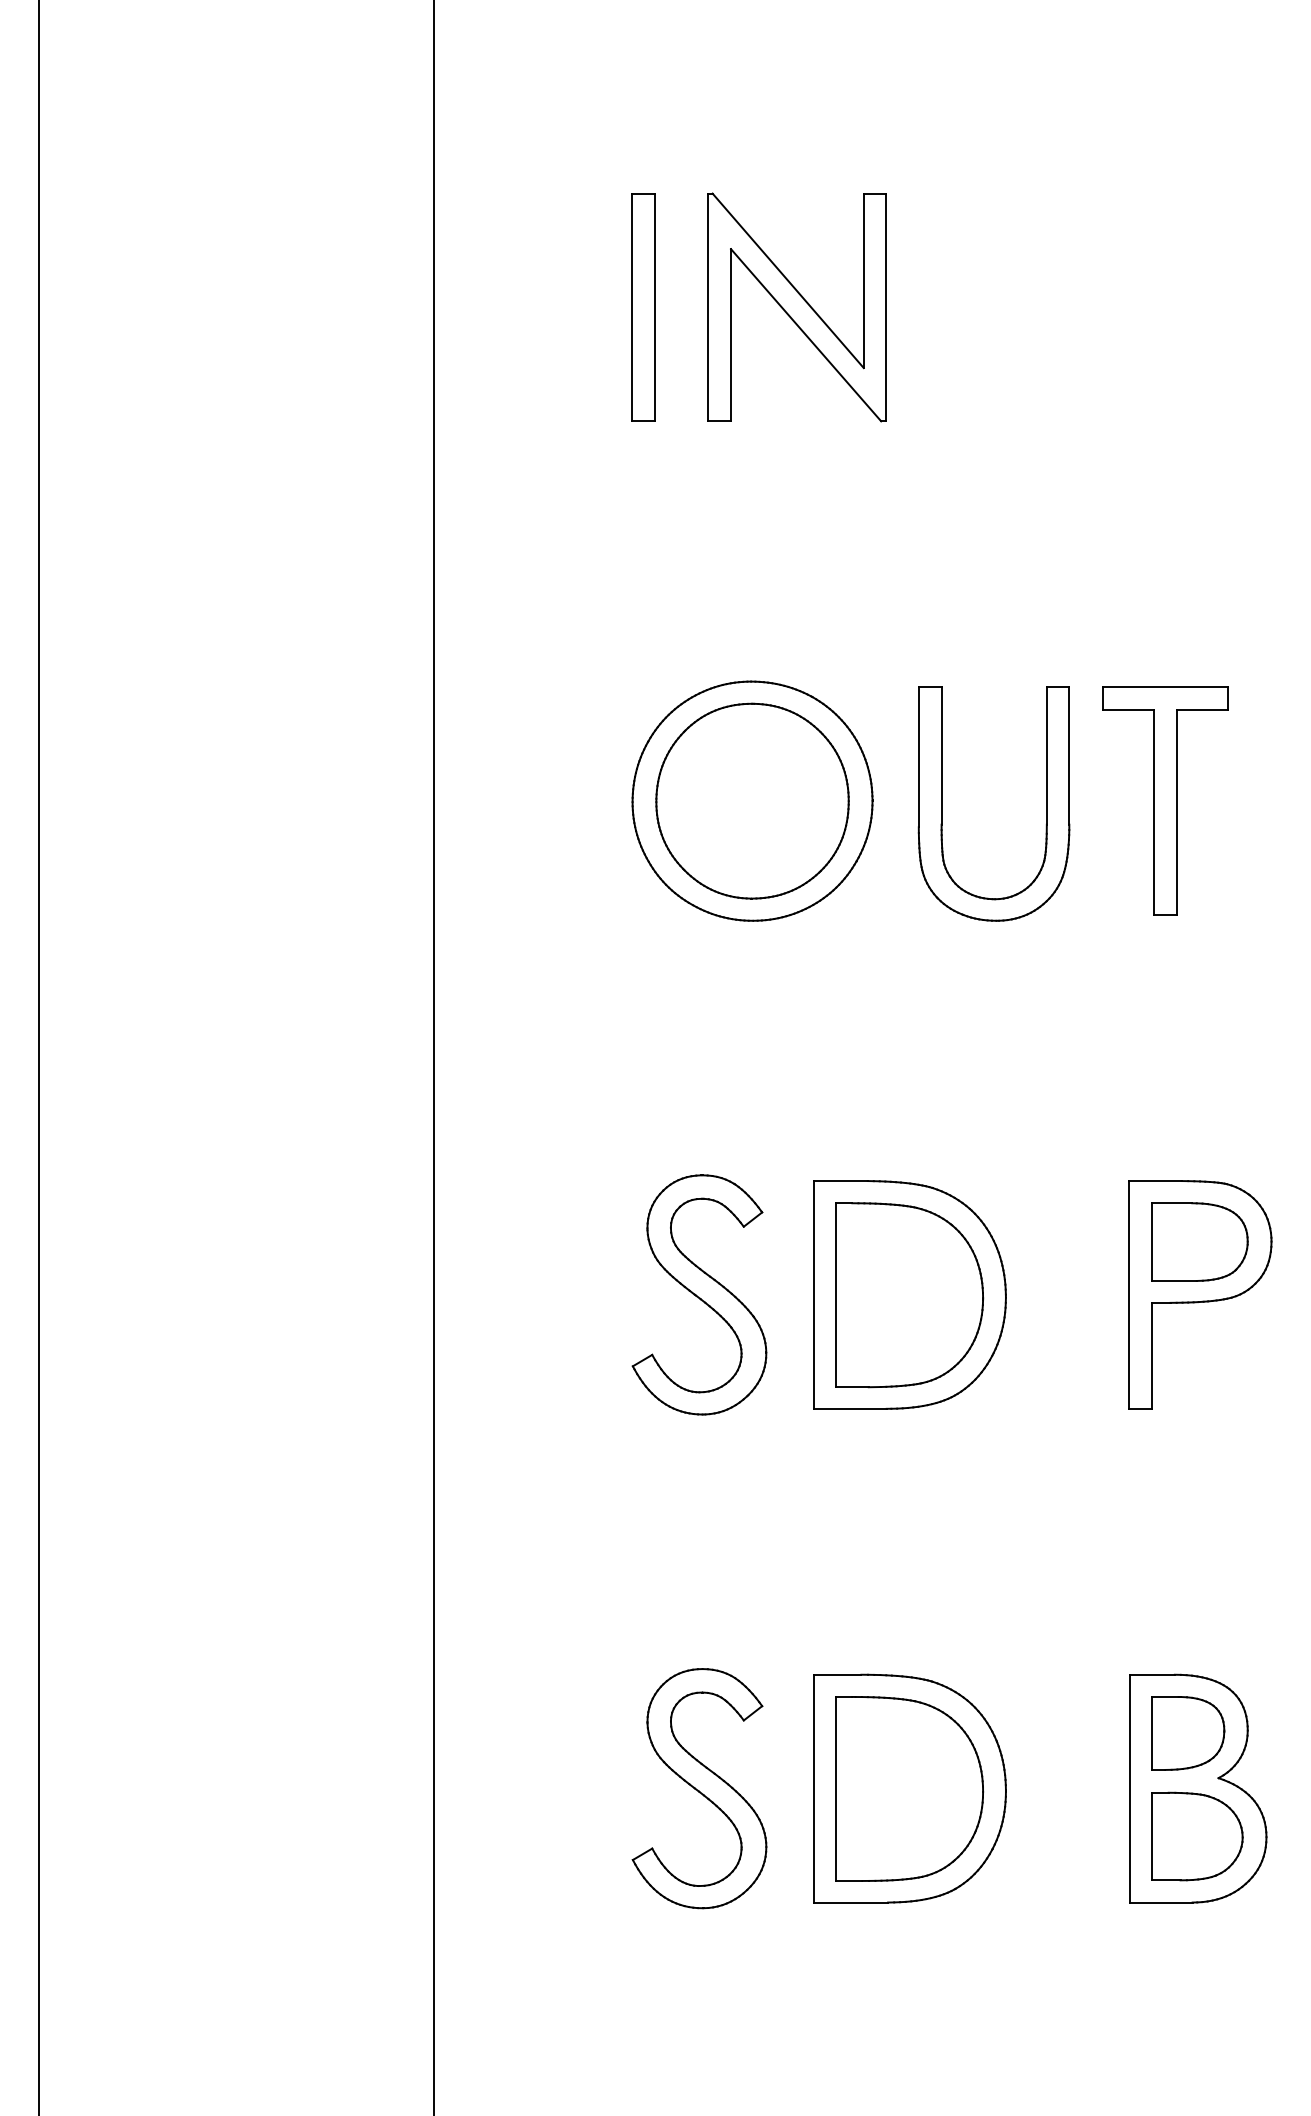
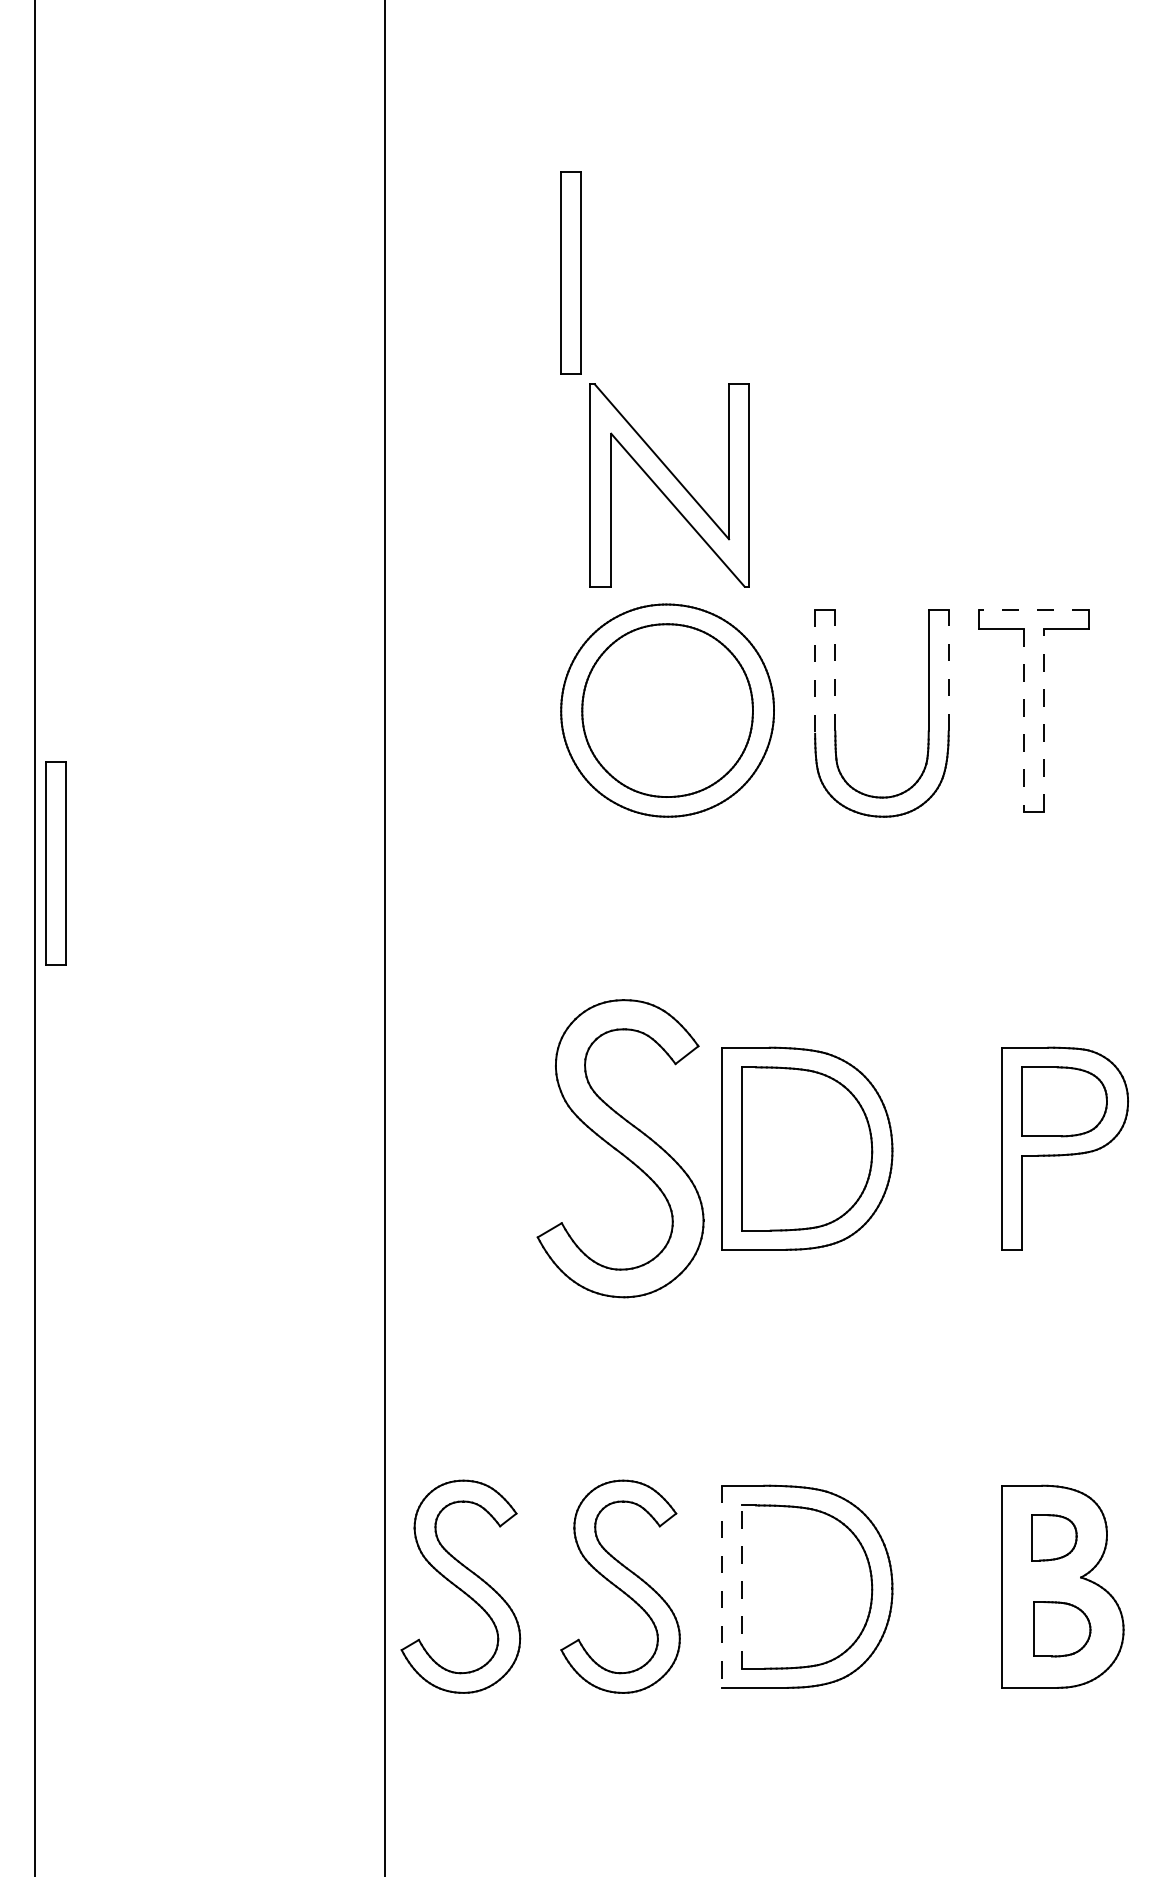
part: (796, 307) -> (669, 485), moved
line: (1164, 687) -> (1033, 609), solid -> dashed
line: (941, 756) -> (835, 670), solid -> dashed
line: (1069, 756) -> (948, 670), solid -> dashed
line: (918, 757) -> (814, 671), solid -> dashed
line: (1153, 812) -> (1023, 720), solid -> dashed
line: (1177, 812) -> (1044, 720), solid -> dashed
part: (62, 973) -> (55, 863), added
part: (699, 1294) -> (620, 1148), size x1.4
part: (1188, 1733) -> (1054, 1537), size x0.7
part: (519, 1788) -> (460, 1586), added
line: (814, 1788) -> (722, 1586), solid -> dashed
line: (836, 1788) -> (742, 1586), solid -> dashed
part: (1197, 1836) -> (1062, 1629), size x0.7

